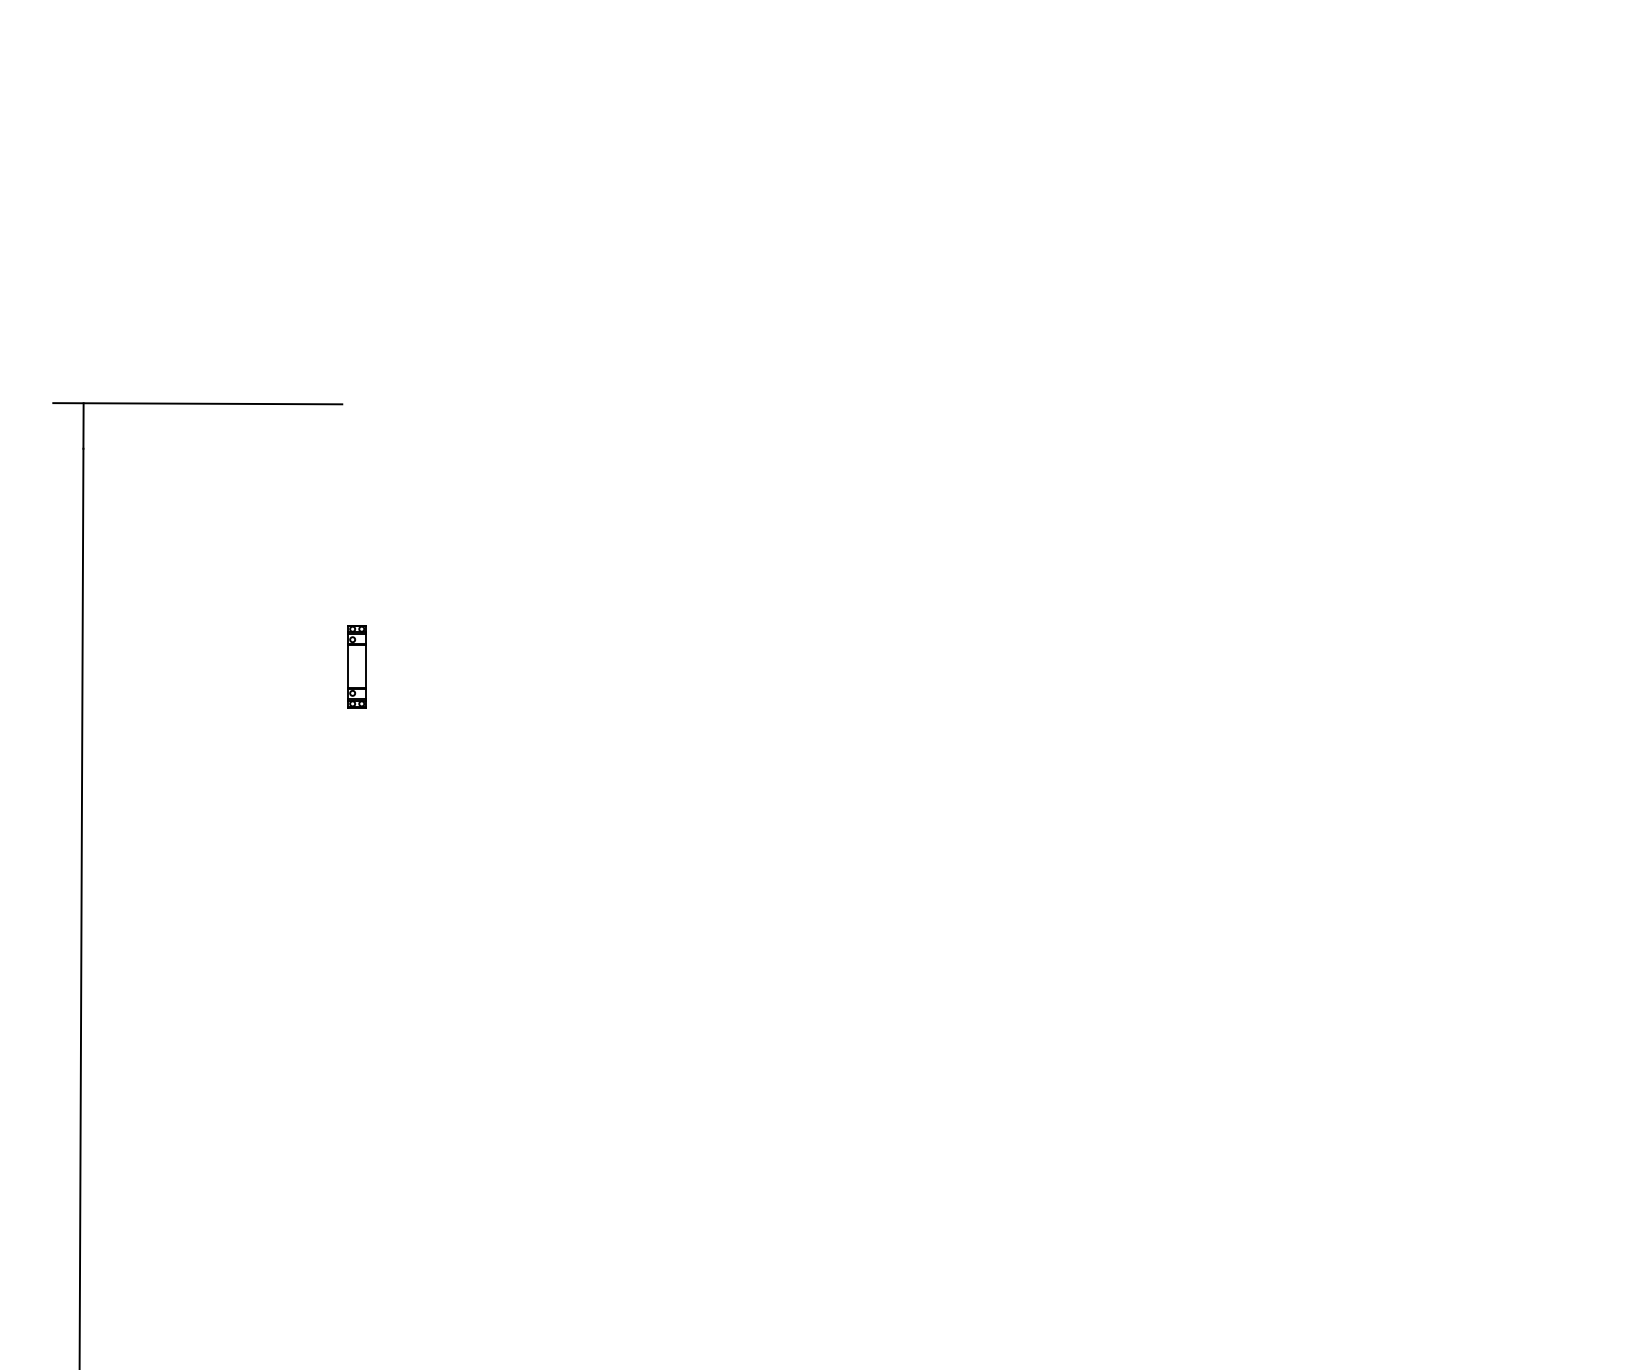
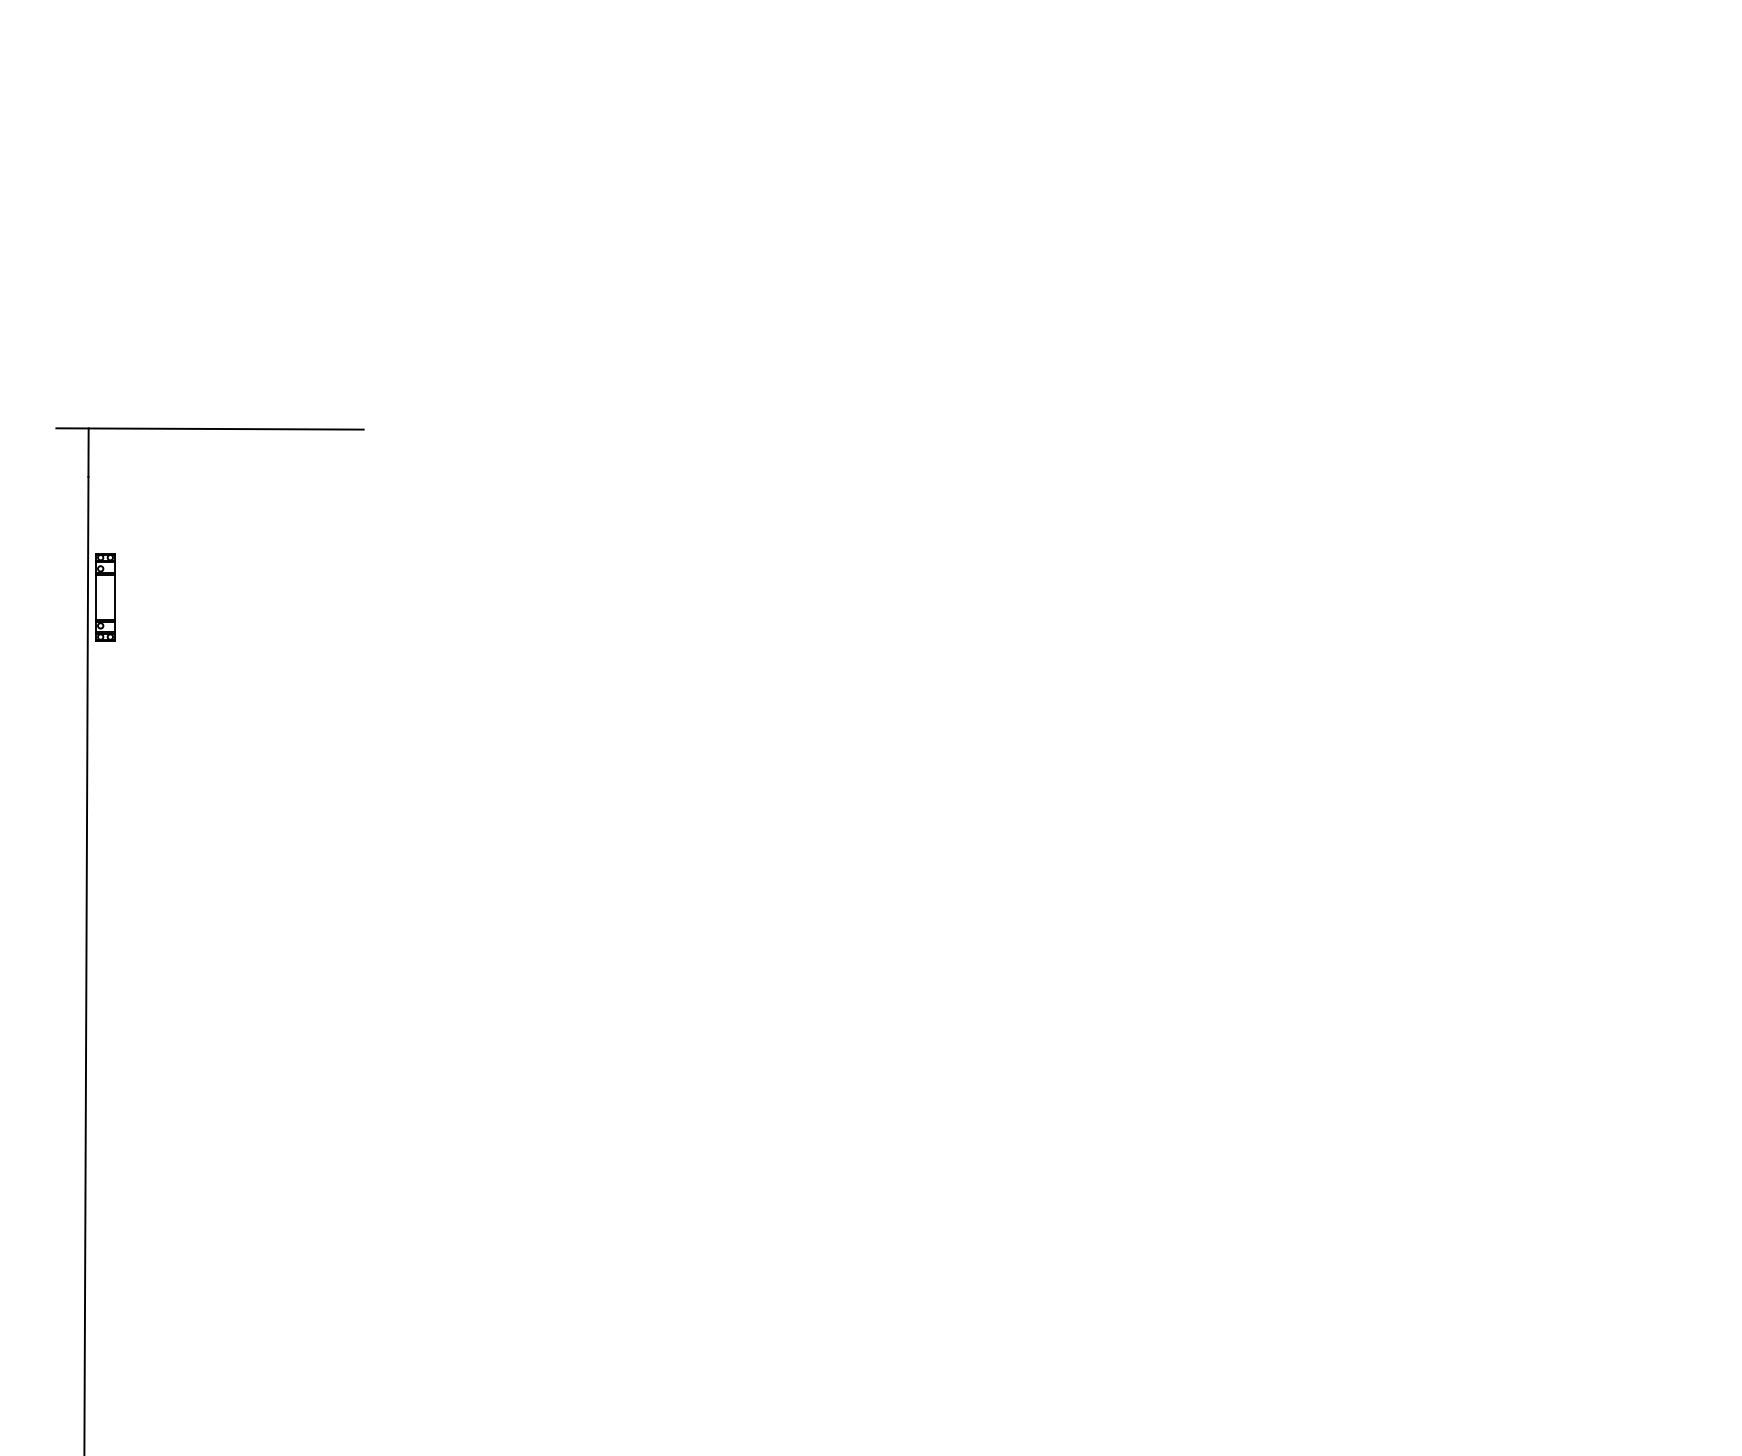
part: (357, 666) -> (105, 597), moved

